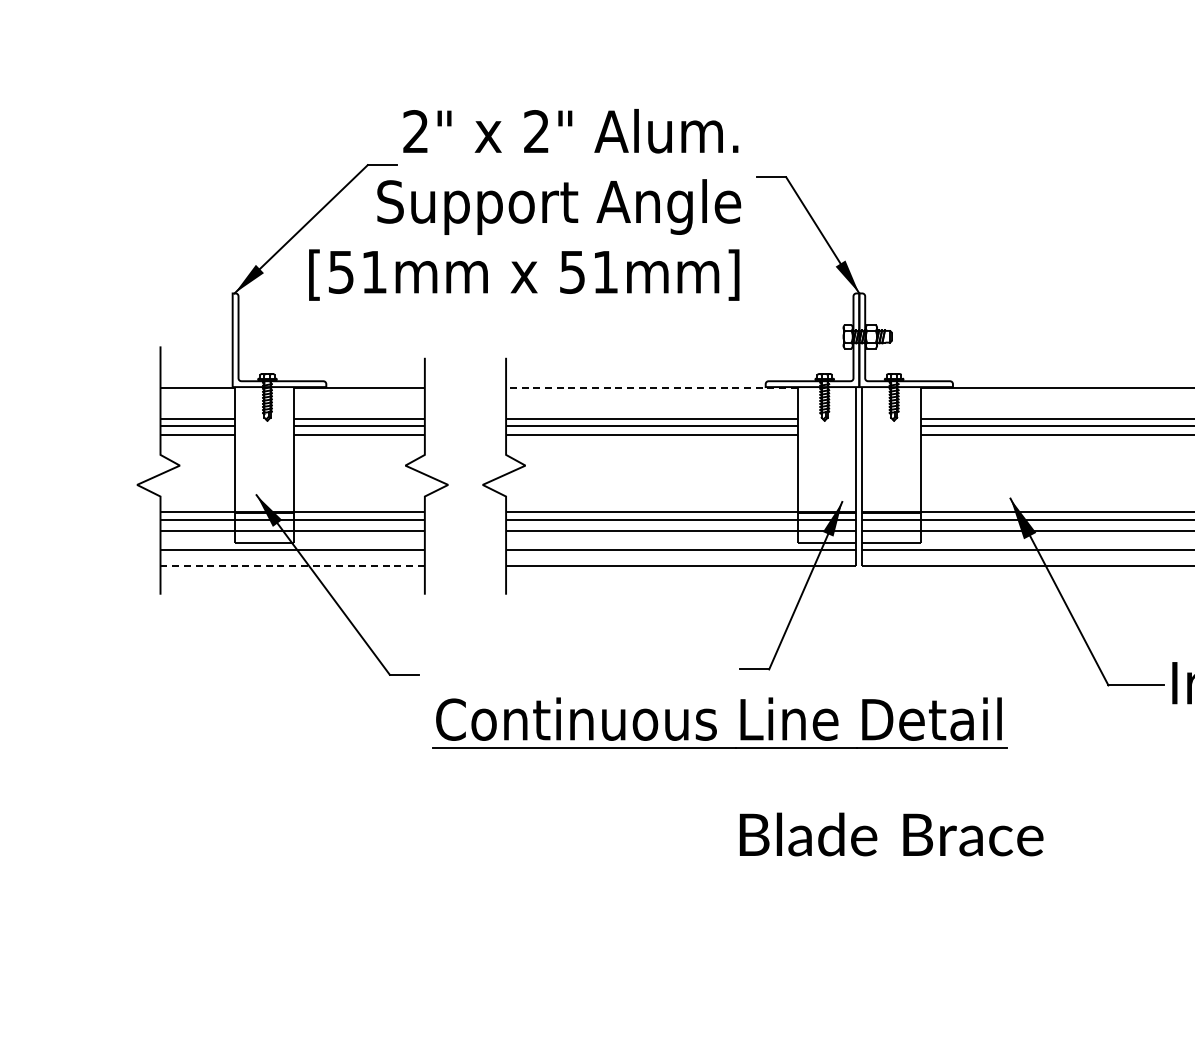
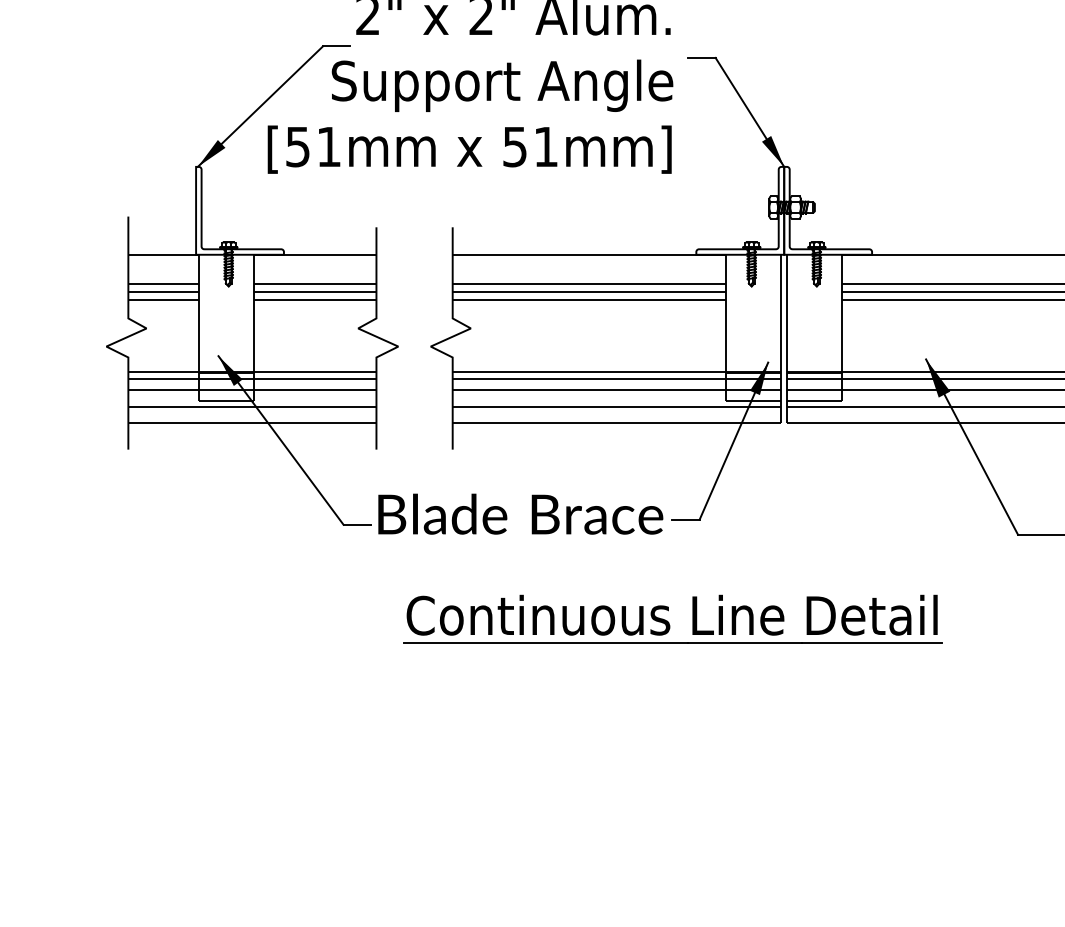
line: (651, 387) -> (589, 255), dashed -> solid
line: (292, 566) -> (252, 423), dashed -> solid
part: (719, 722) -> (672, 618), moved
text: (891, 834) -> (520, 514), moved

